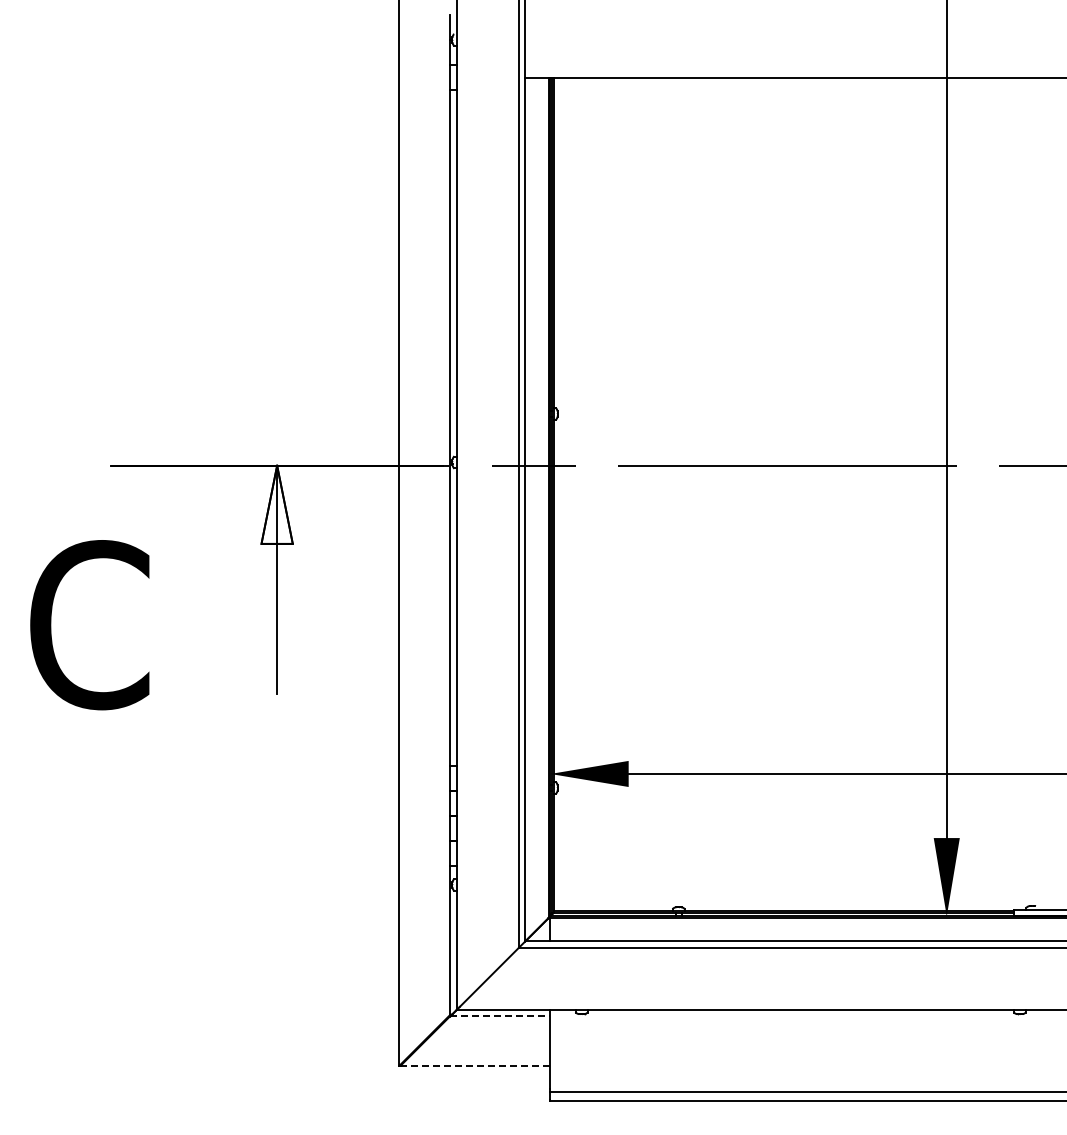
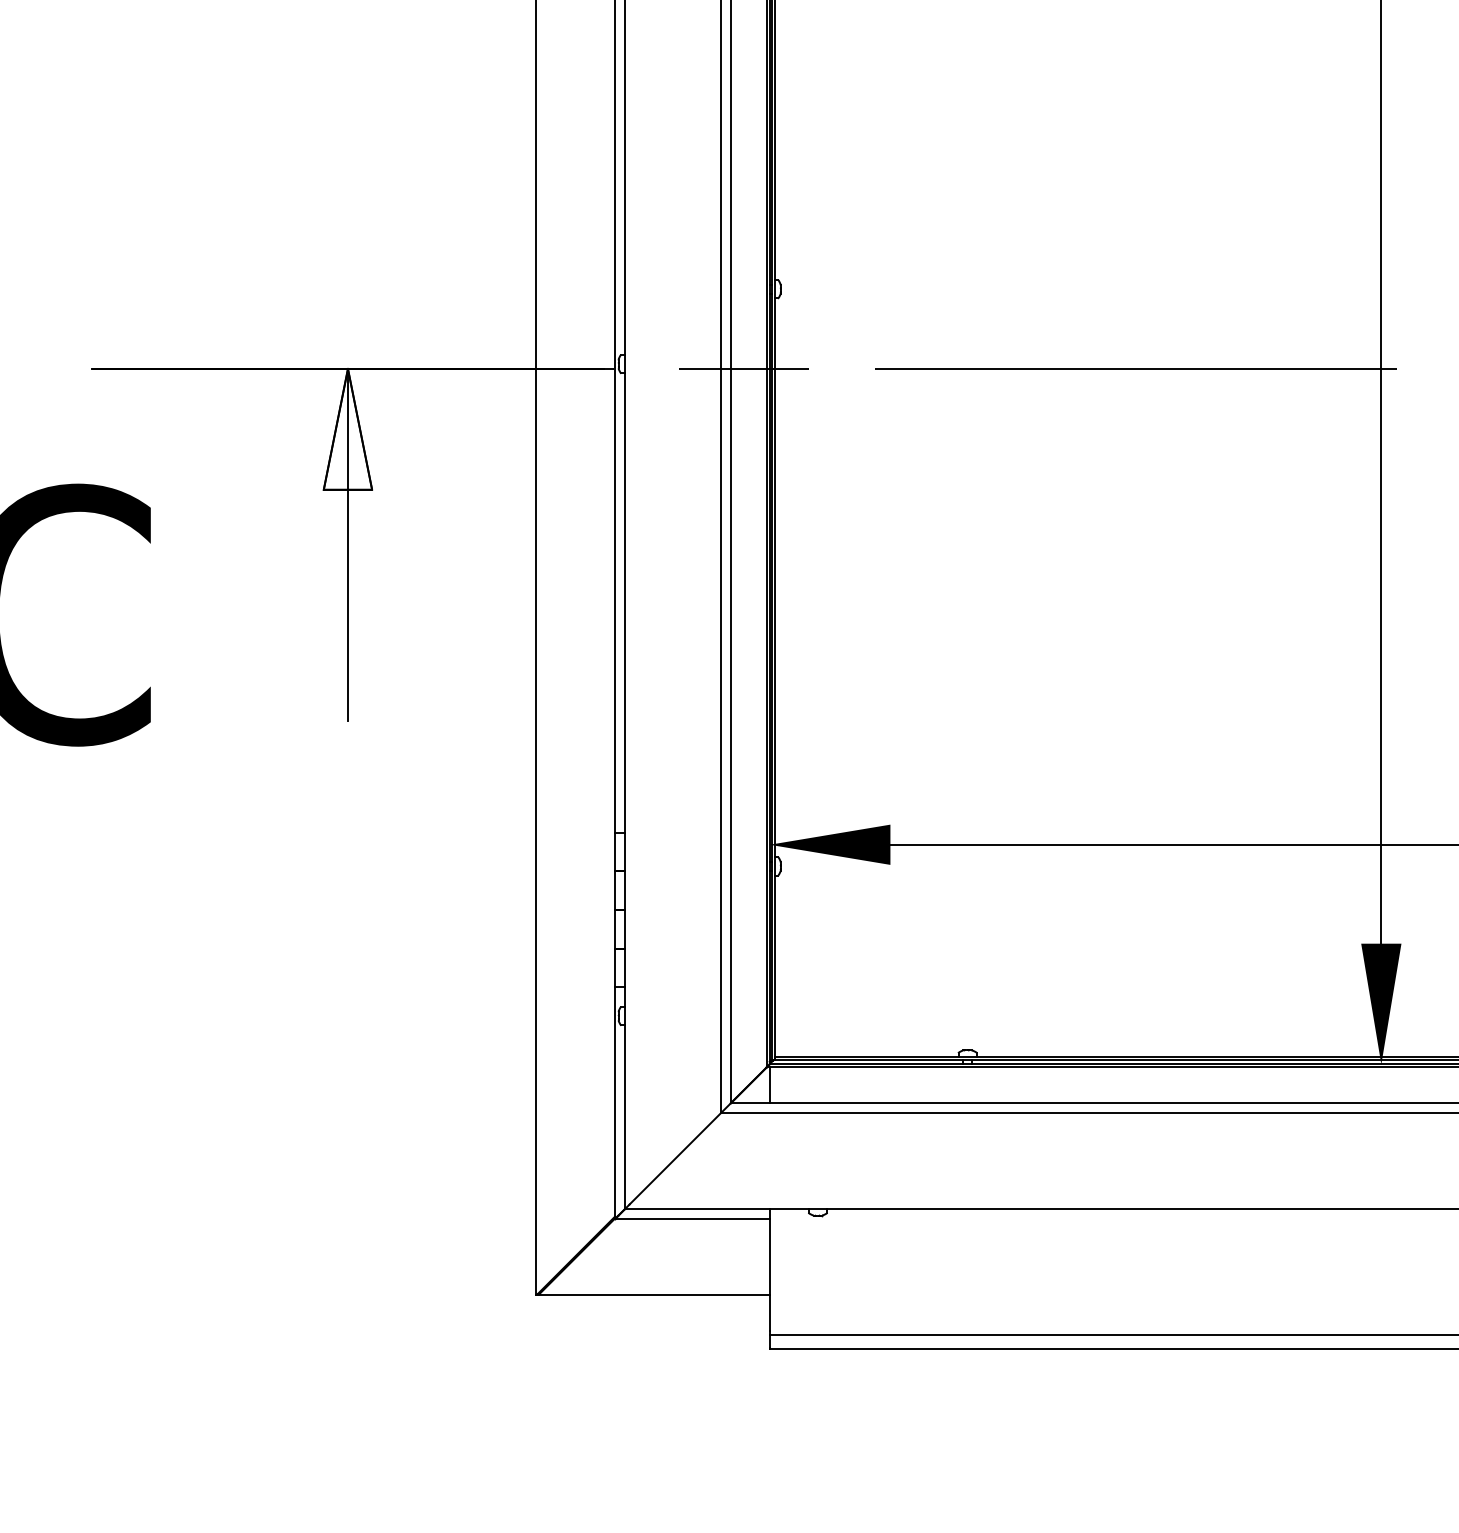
line: (500, 1016) -> (692, 1219), dashed -> solid
line: (475, 1065) -> (654, 1294), dashed -> solid

